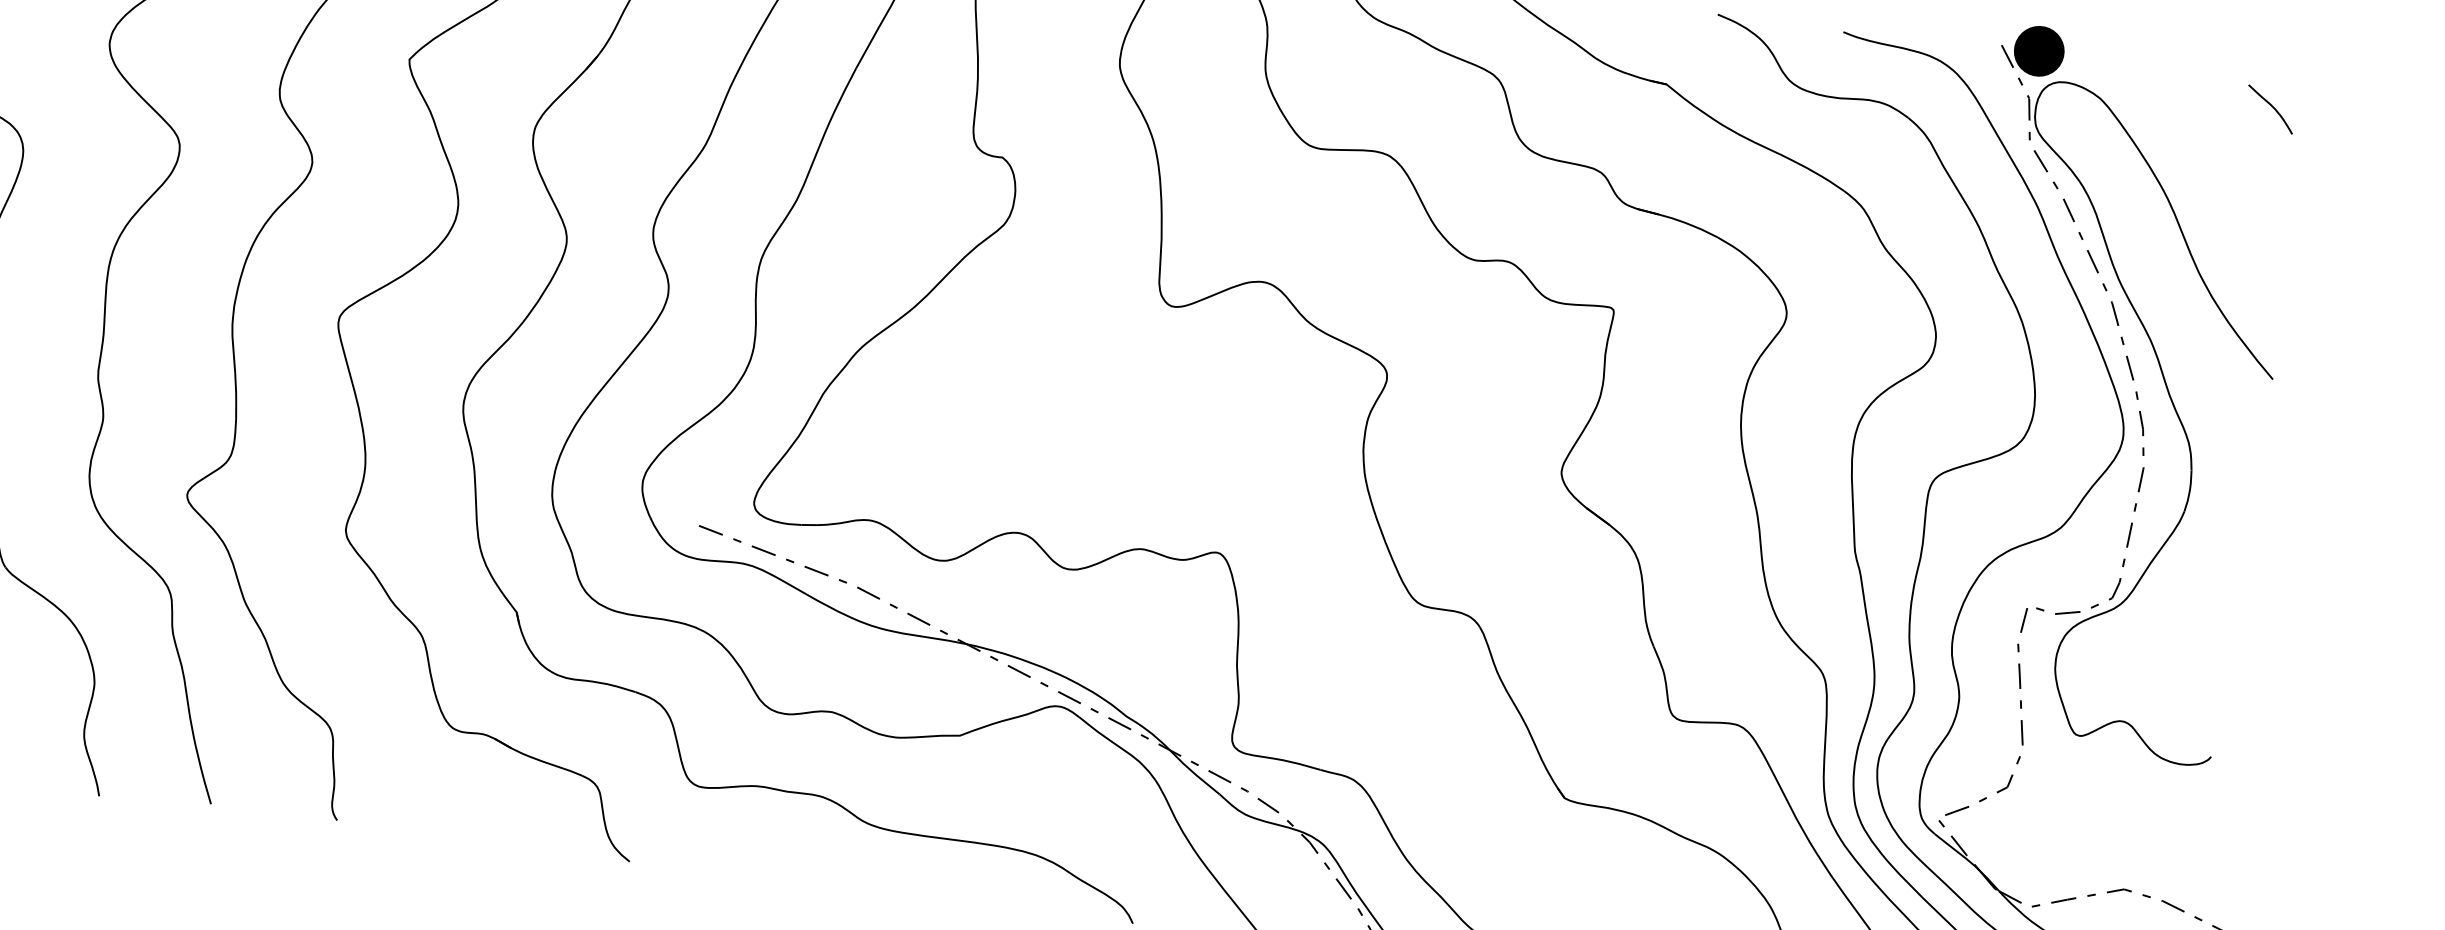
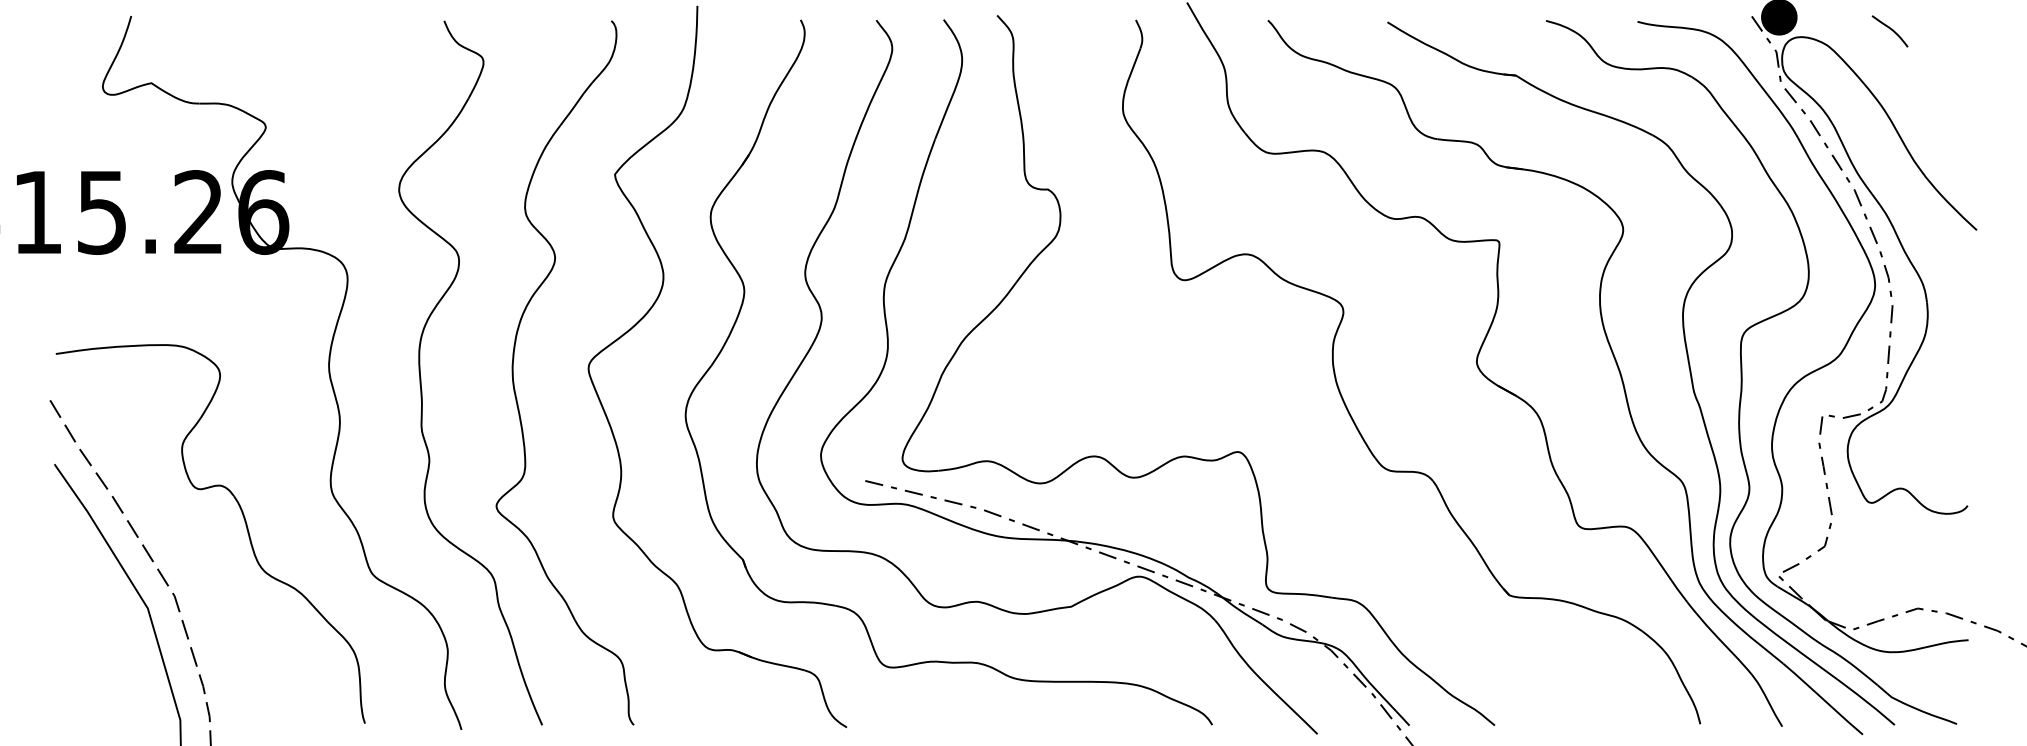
curve: (2270, 106) -> (1889, 29), moved

